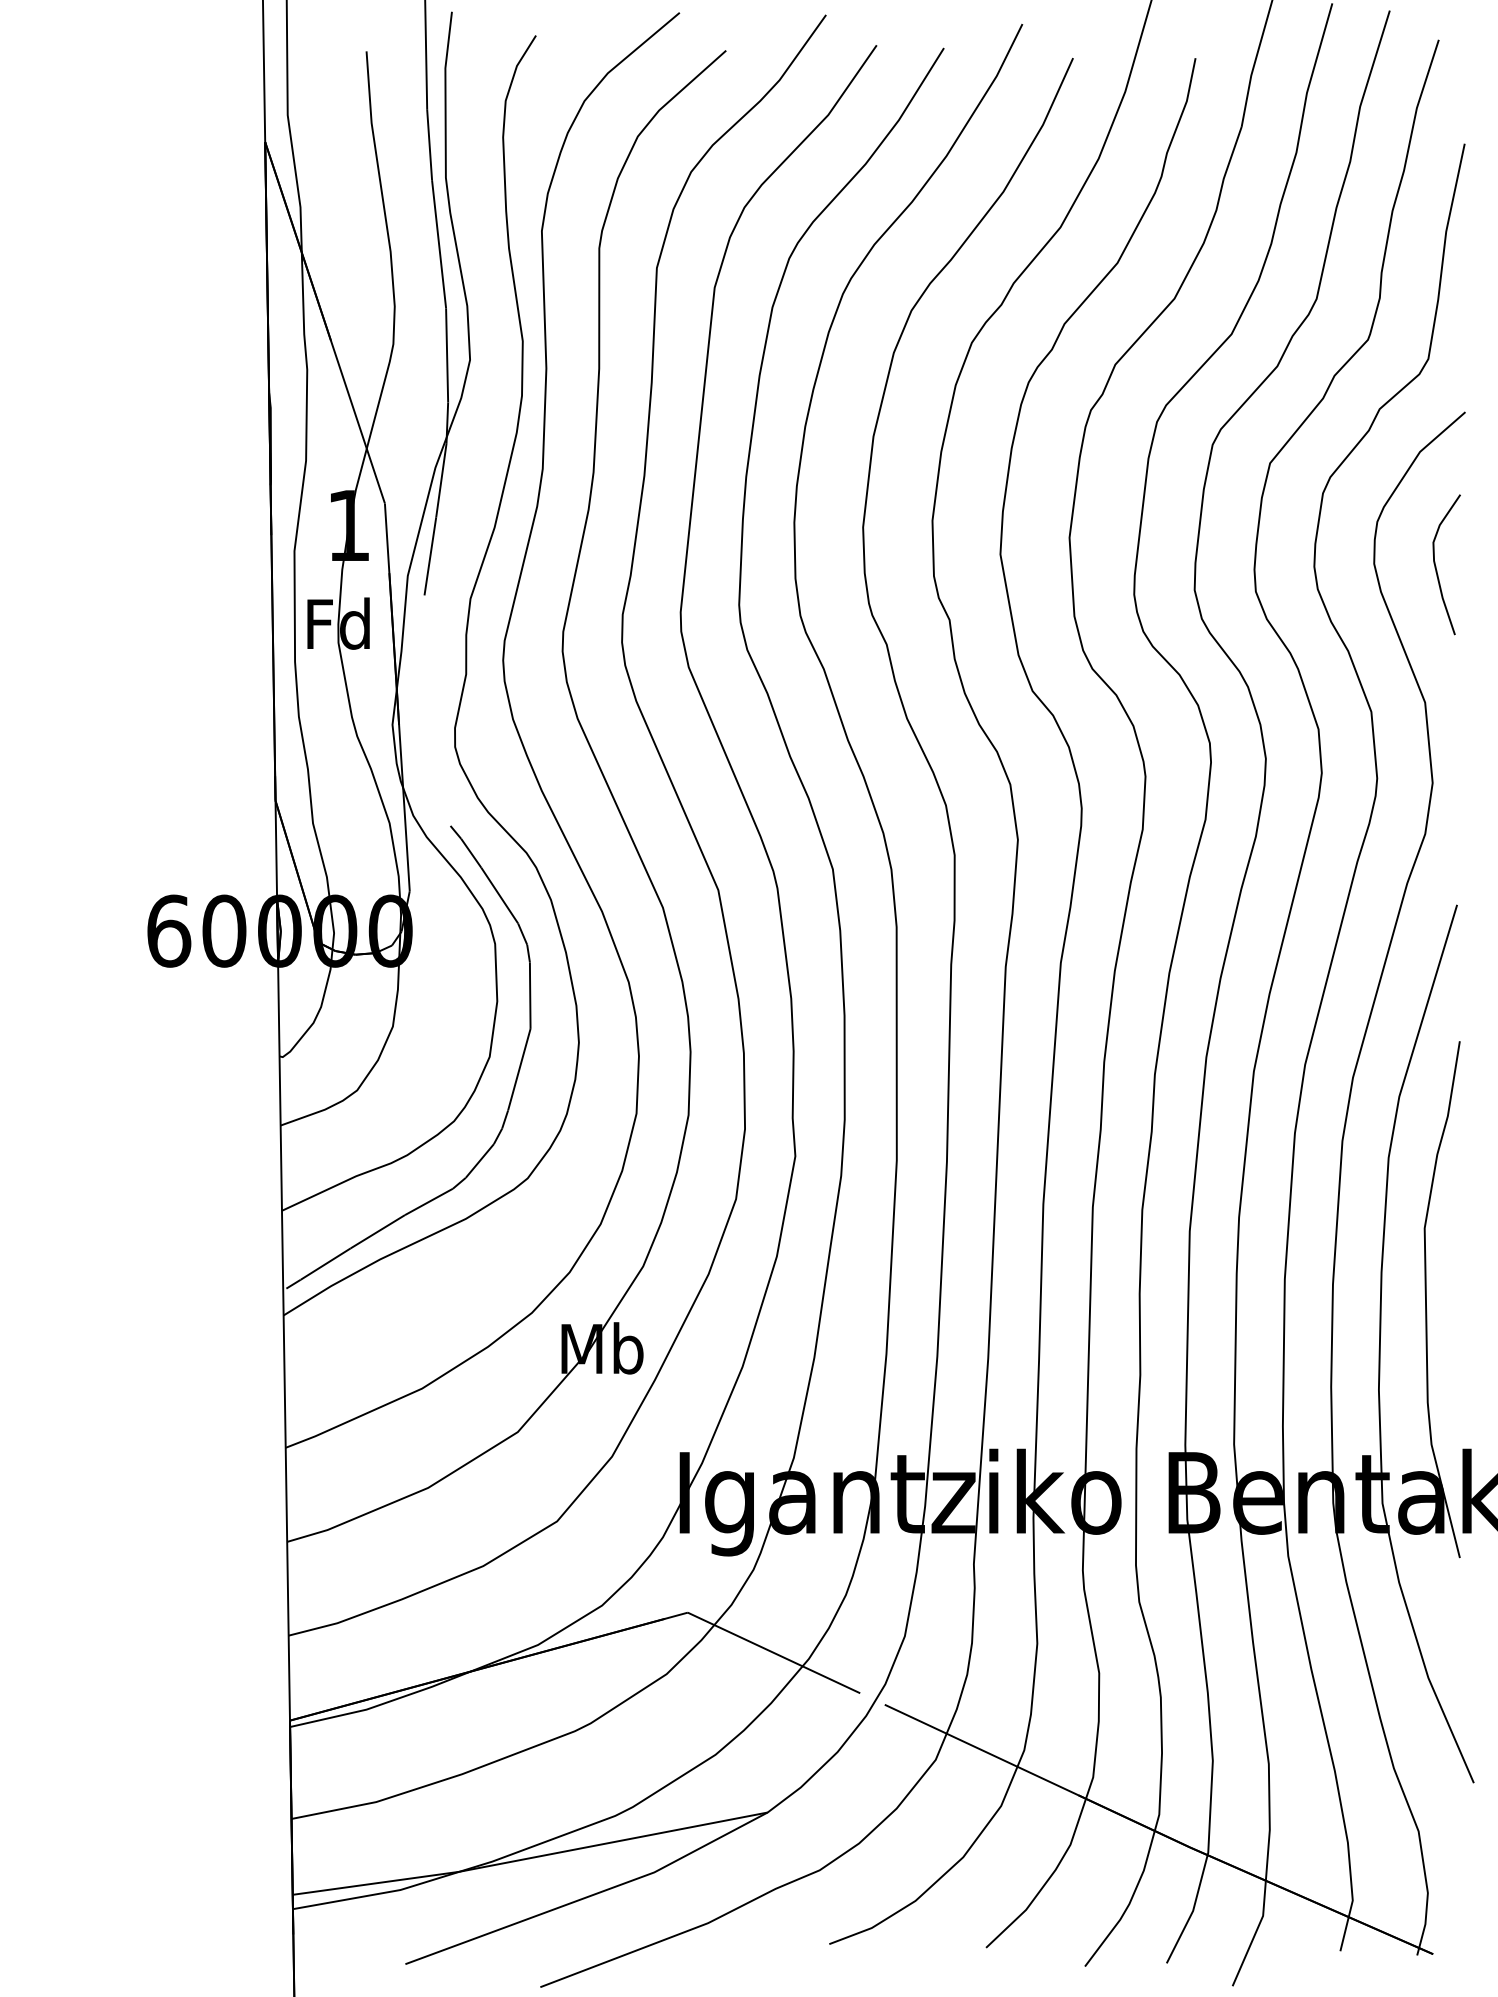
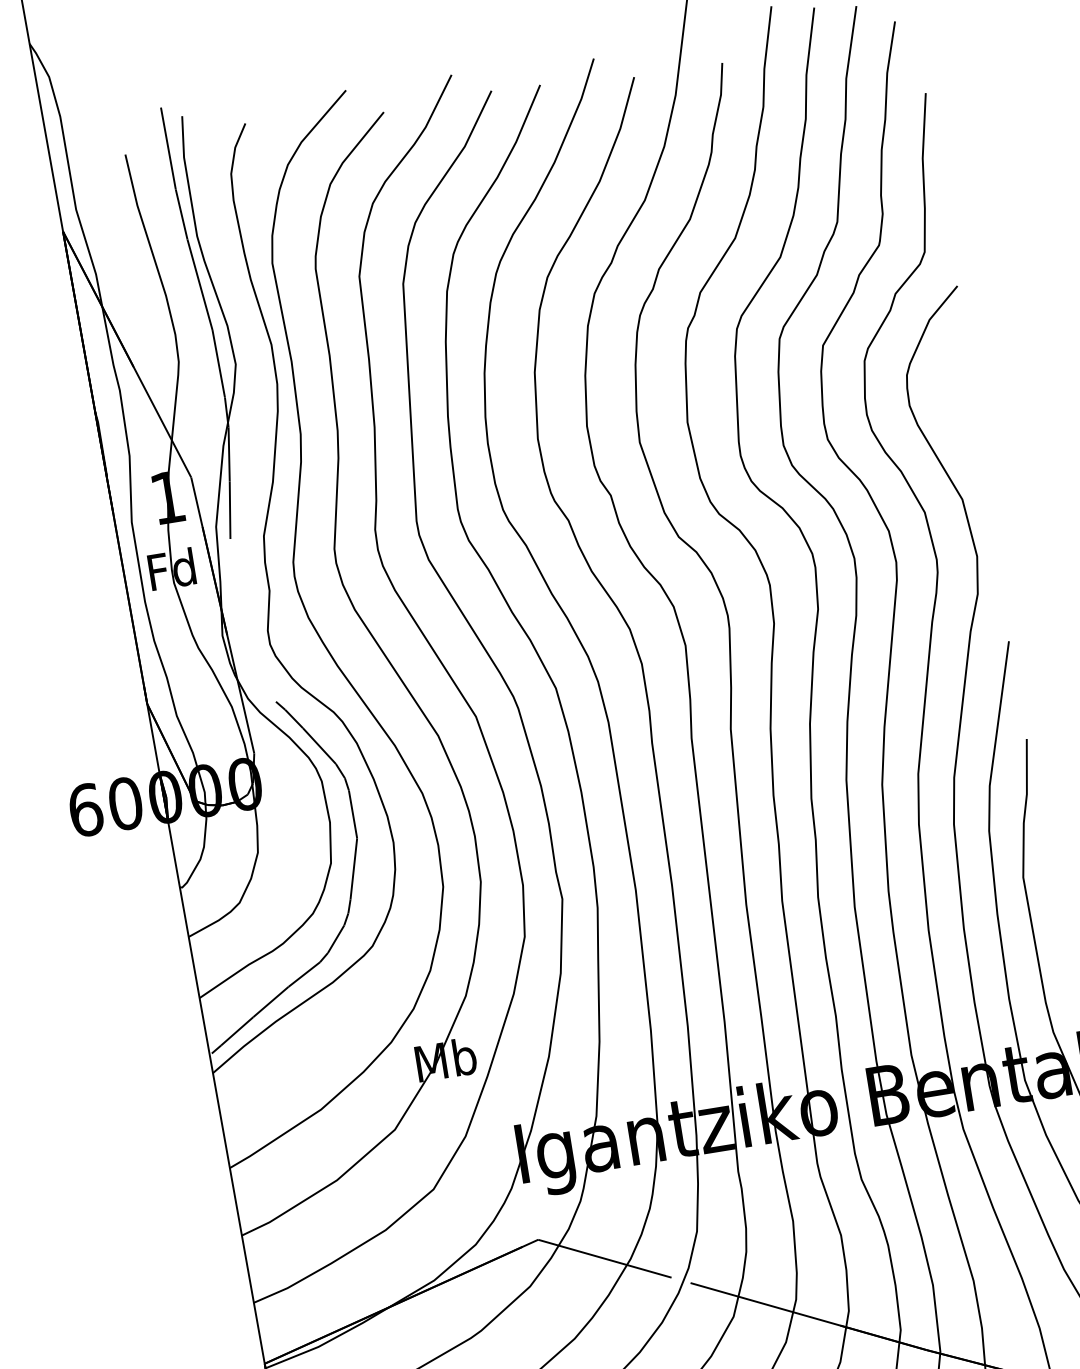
curve: (1436, 566) -> (954, 400), removed

